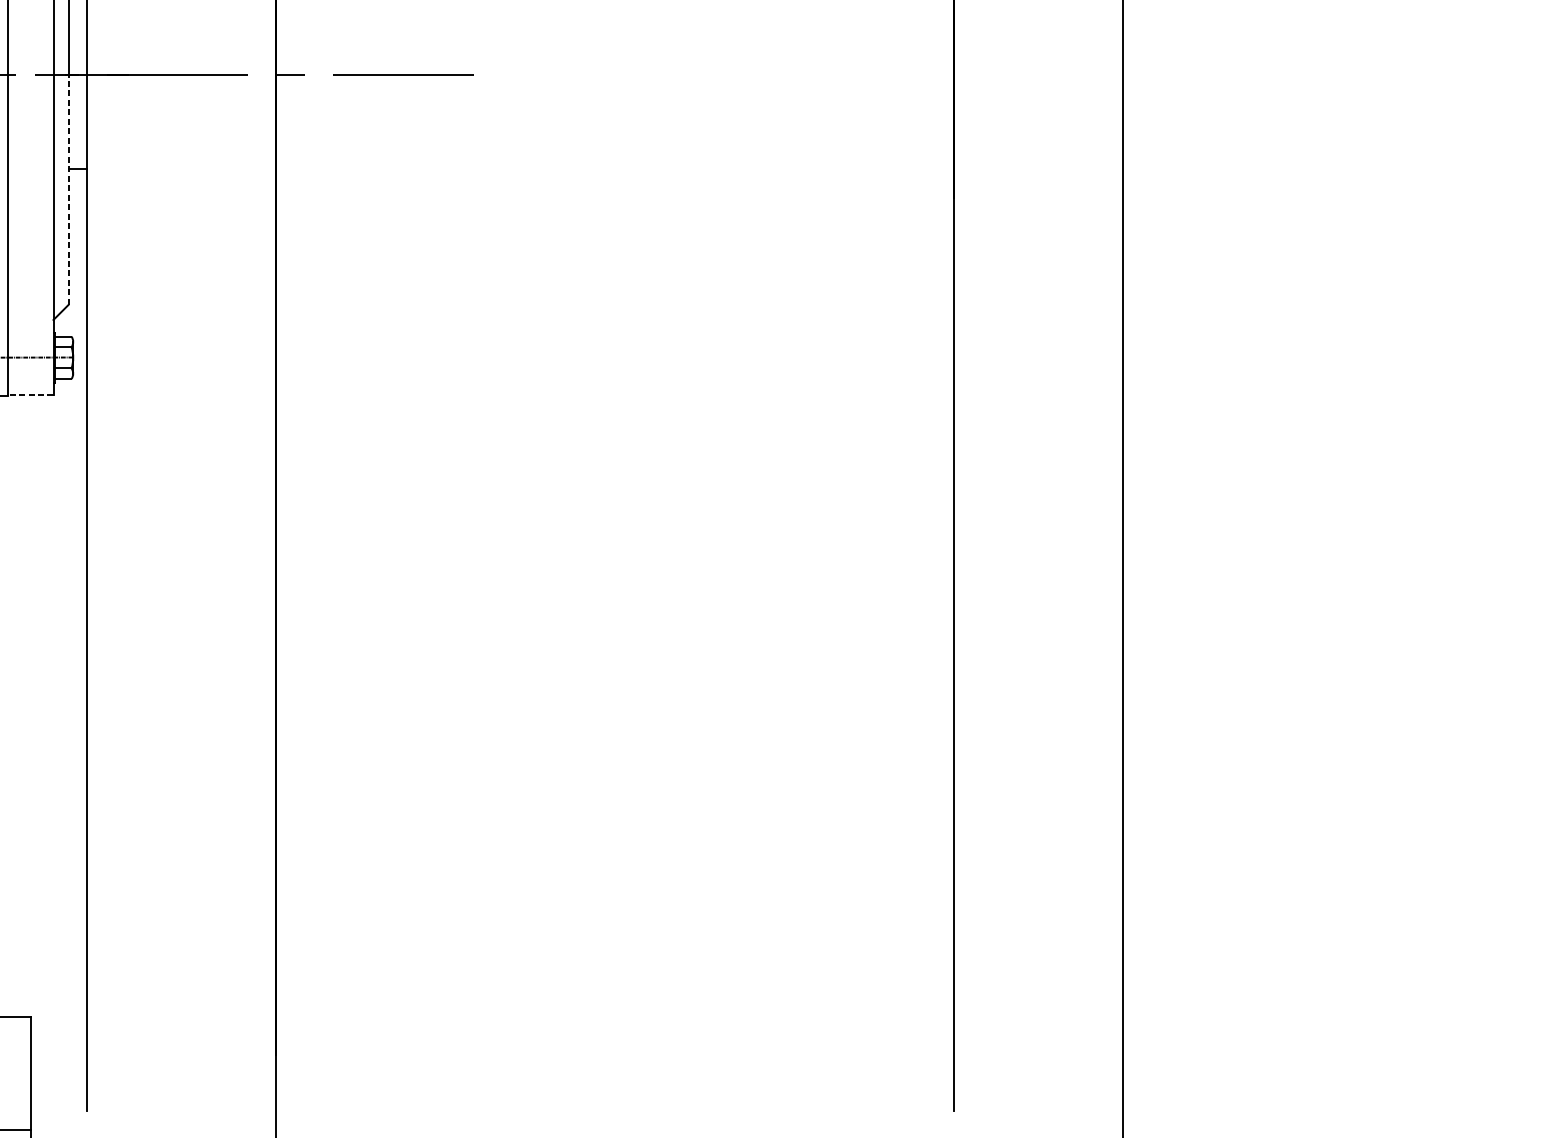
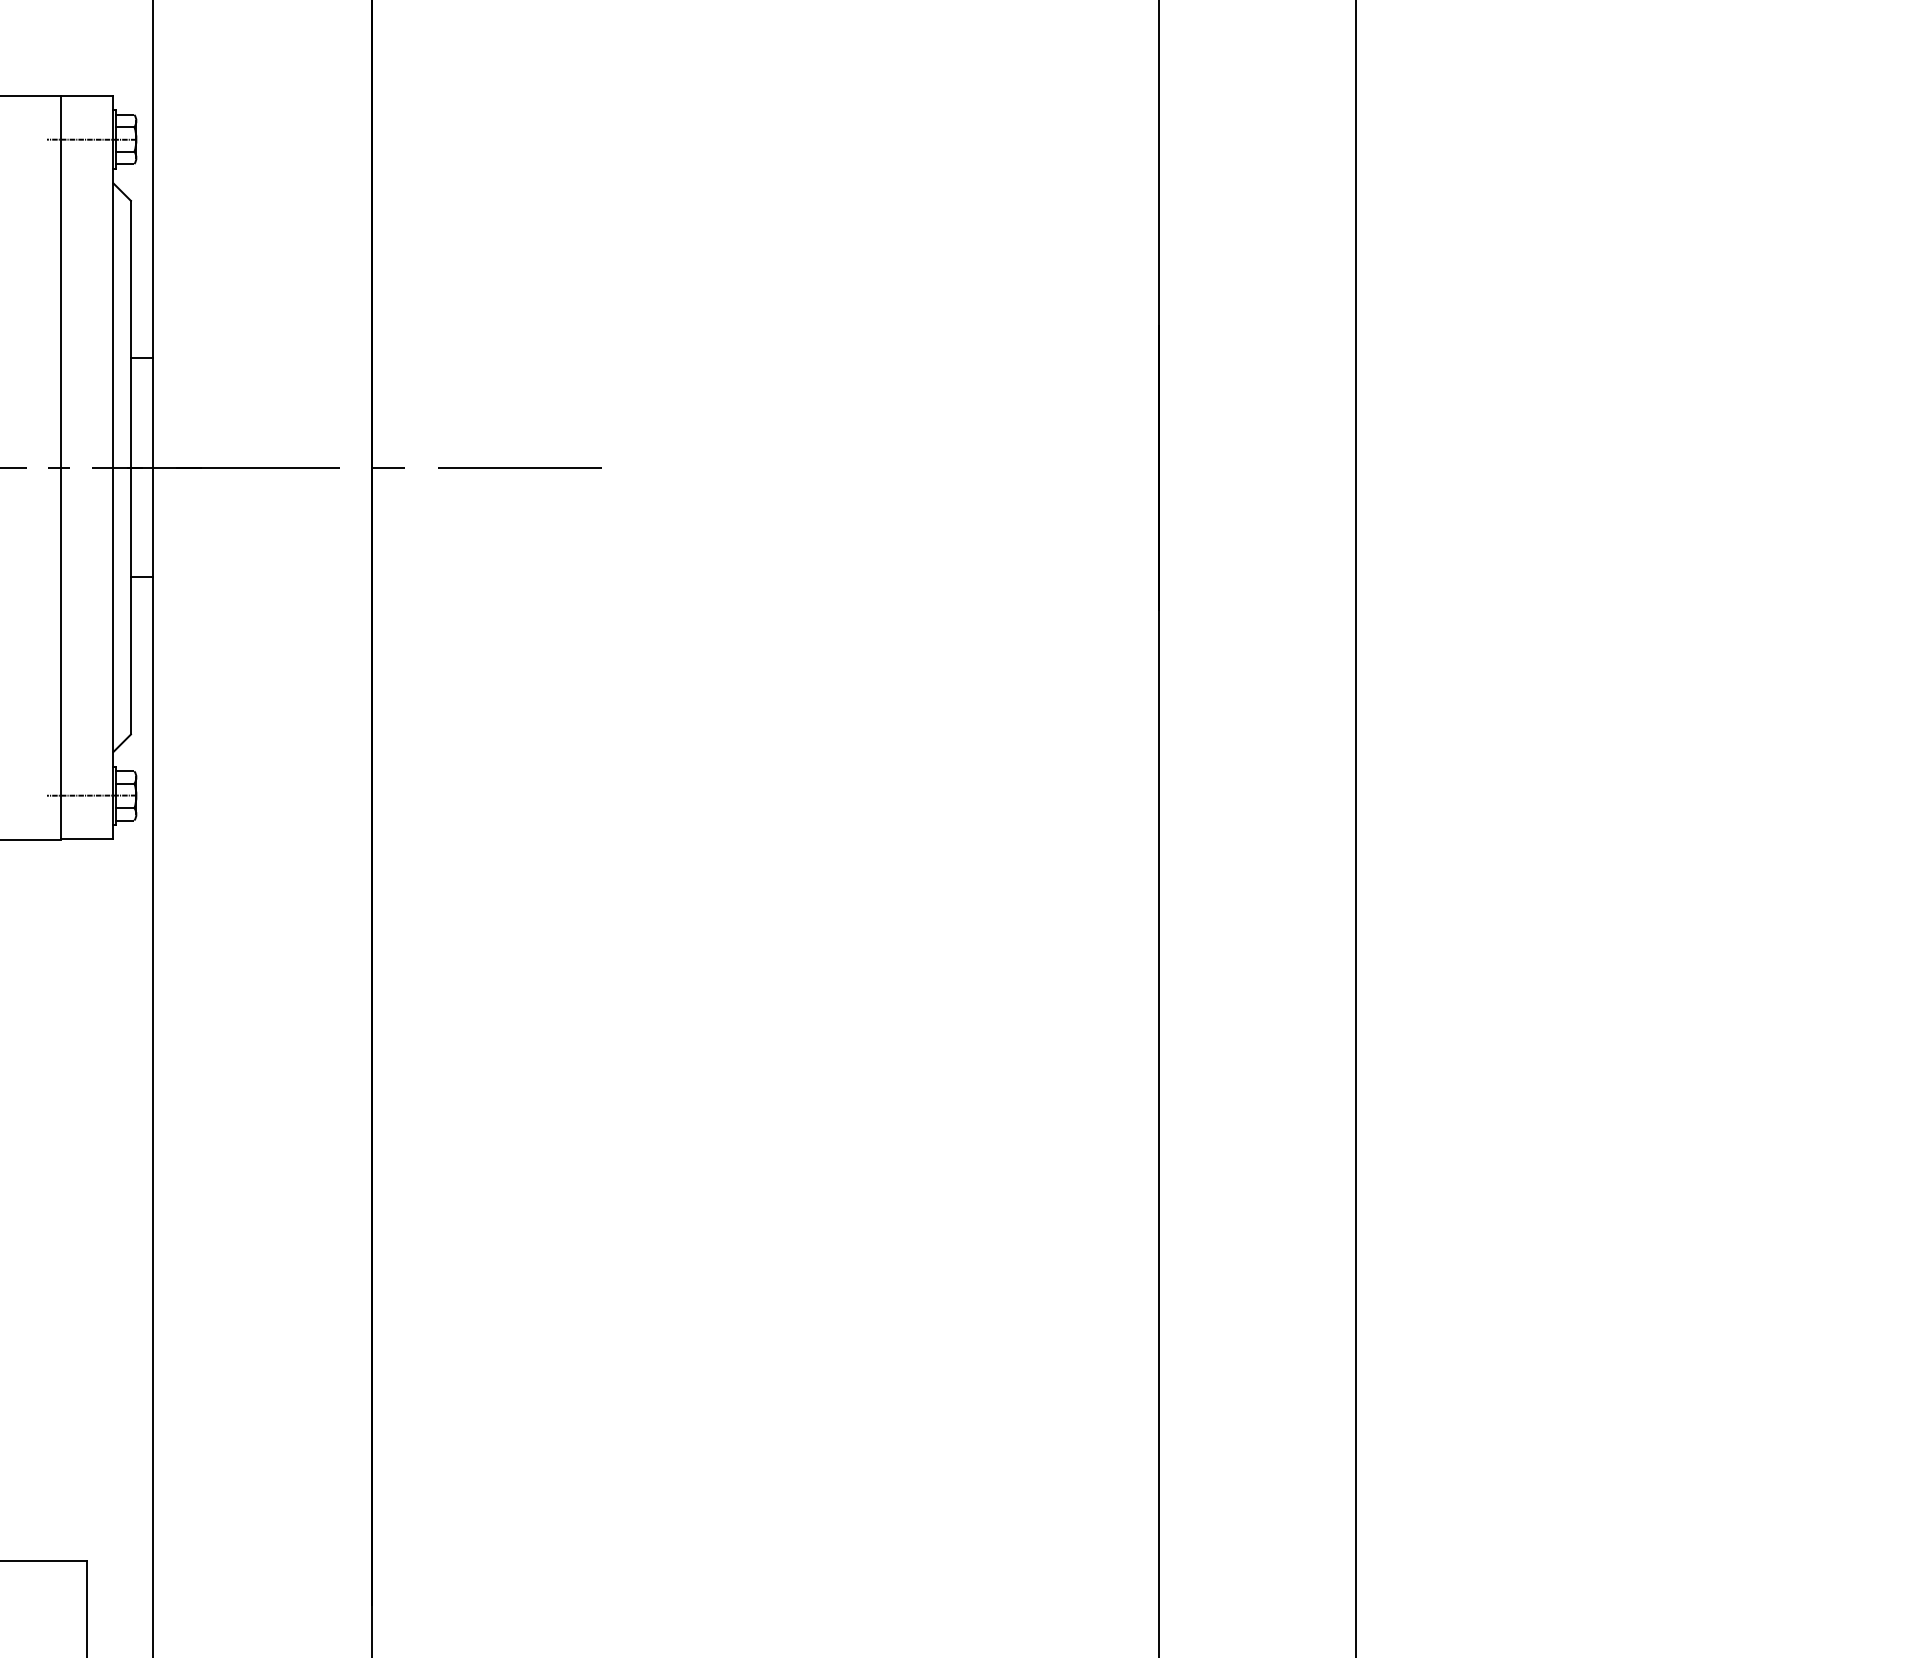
line: (68, 189) -> (130, 600), dashed -> solid
line: (30, 395) -> (86, 839), dashed -> solid

